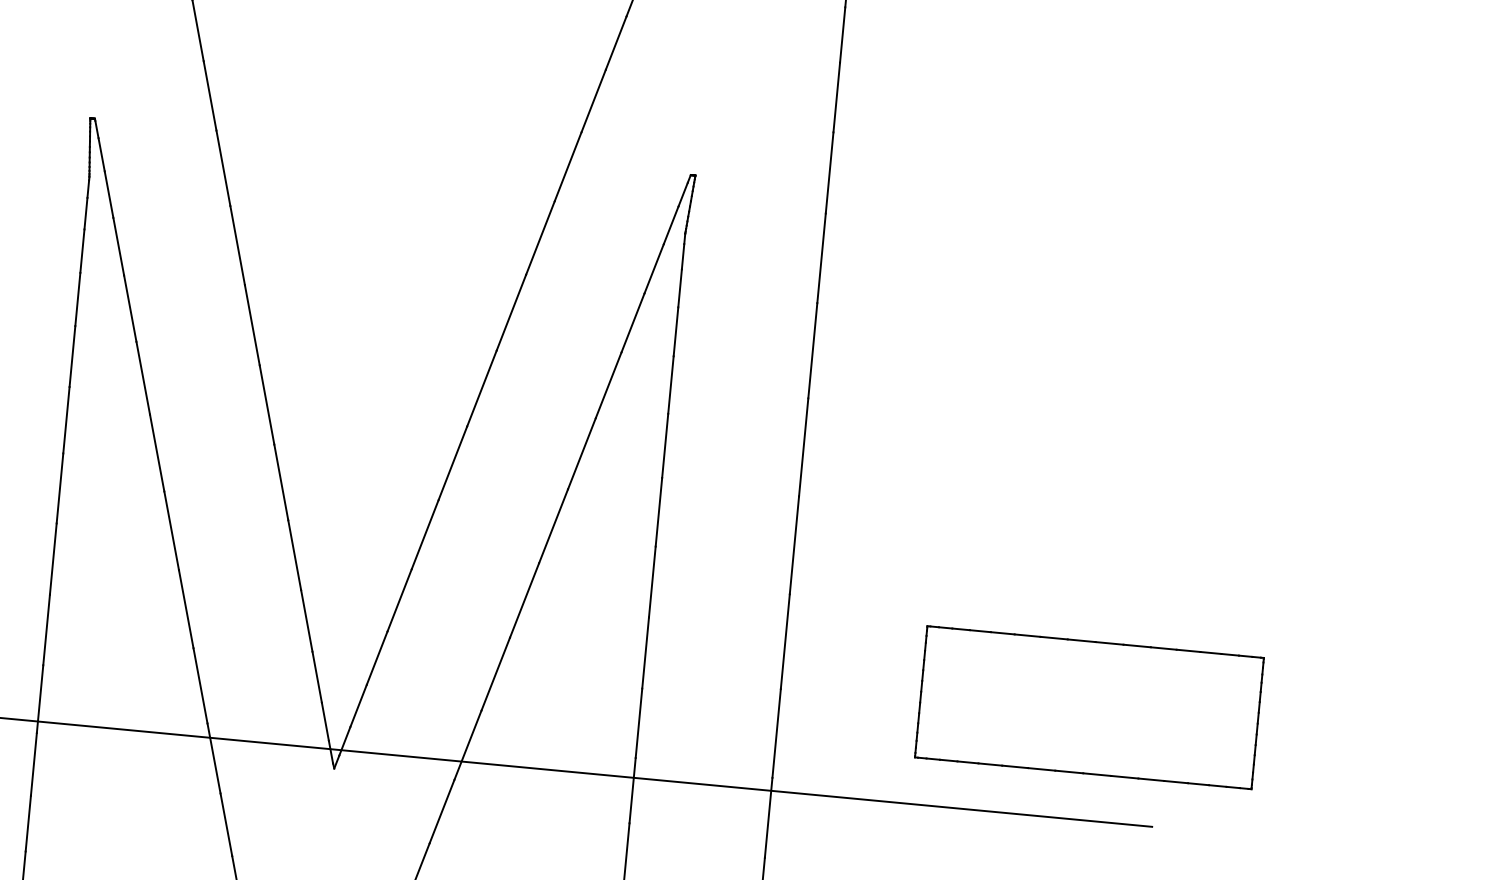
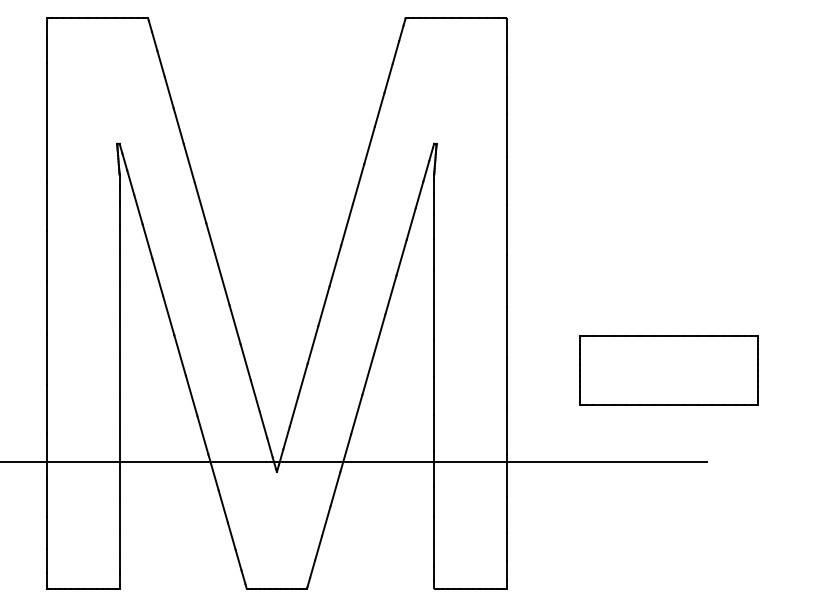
part: (1088, 707) -> (668, 370), moved

